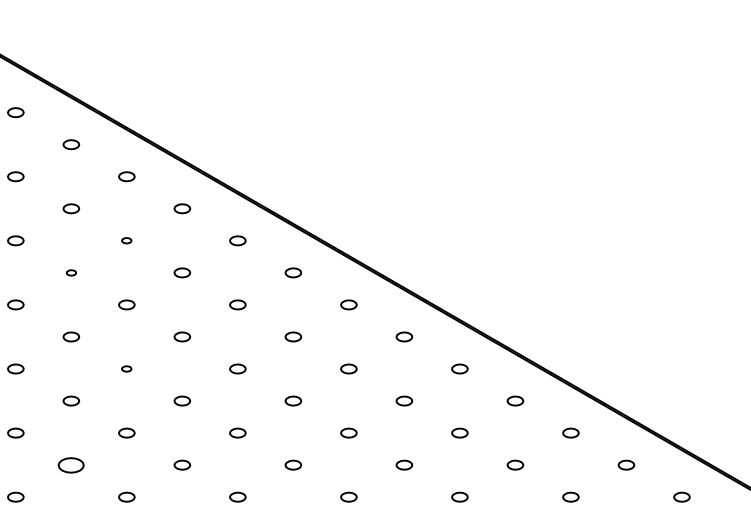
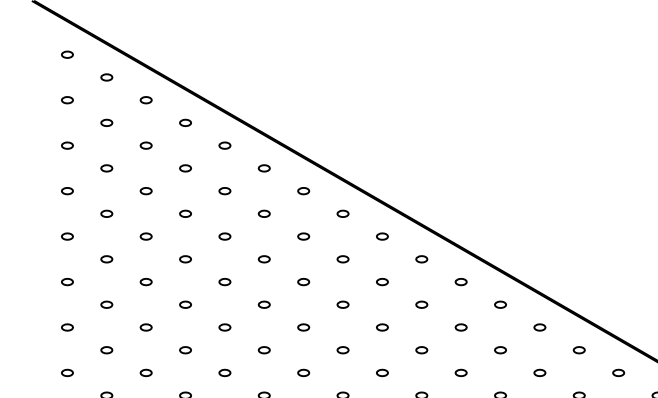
part: (125, 240) -> (145, 145), size x1.67
part: (70, 273) -> (106, 168), size x1.67
part: (125, 368) -> (145, 236), size x1.67
part: (70, 464) -> (106, 304), size x0.62

